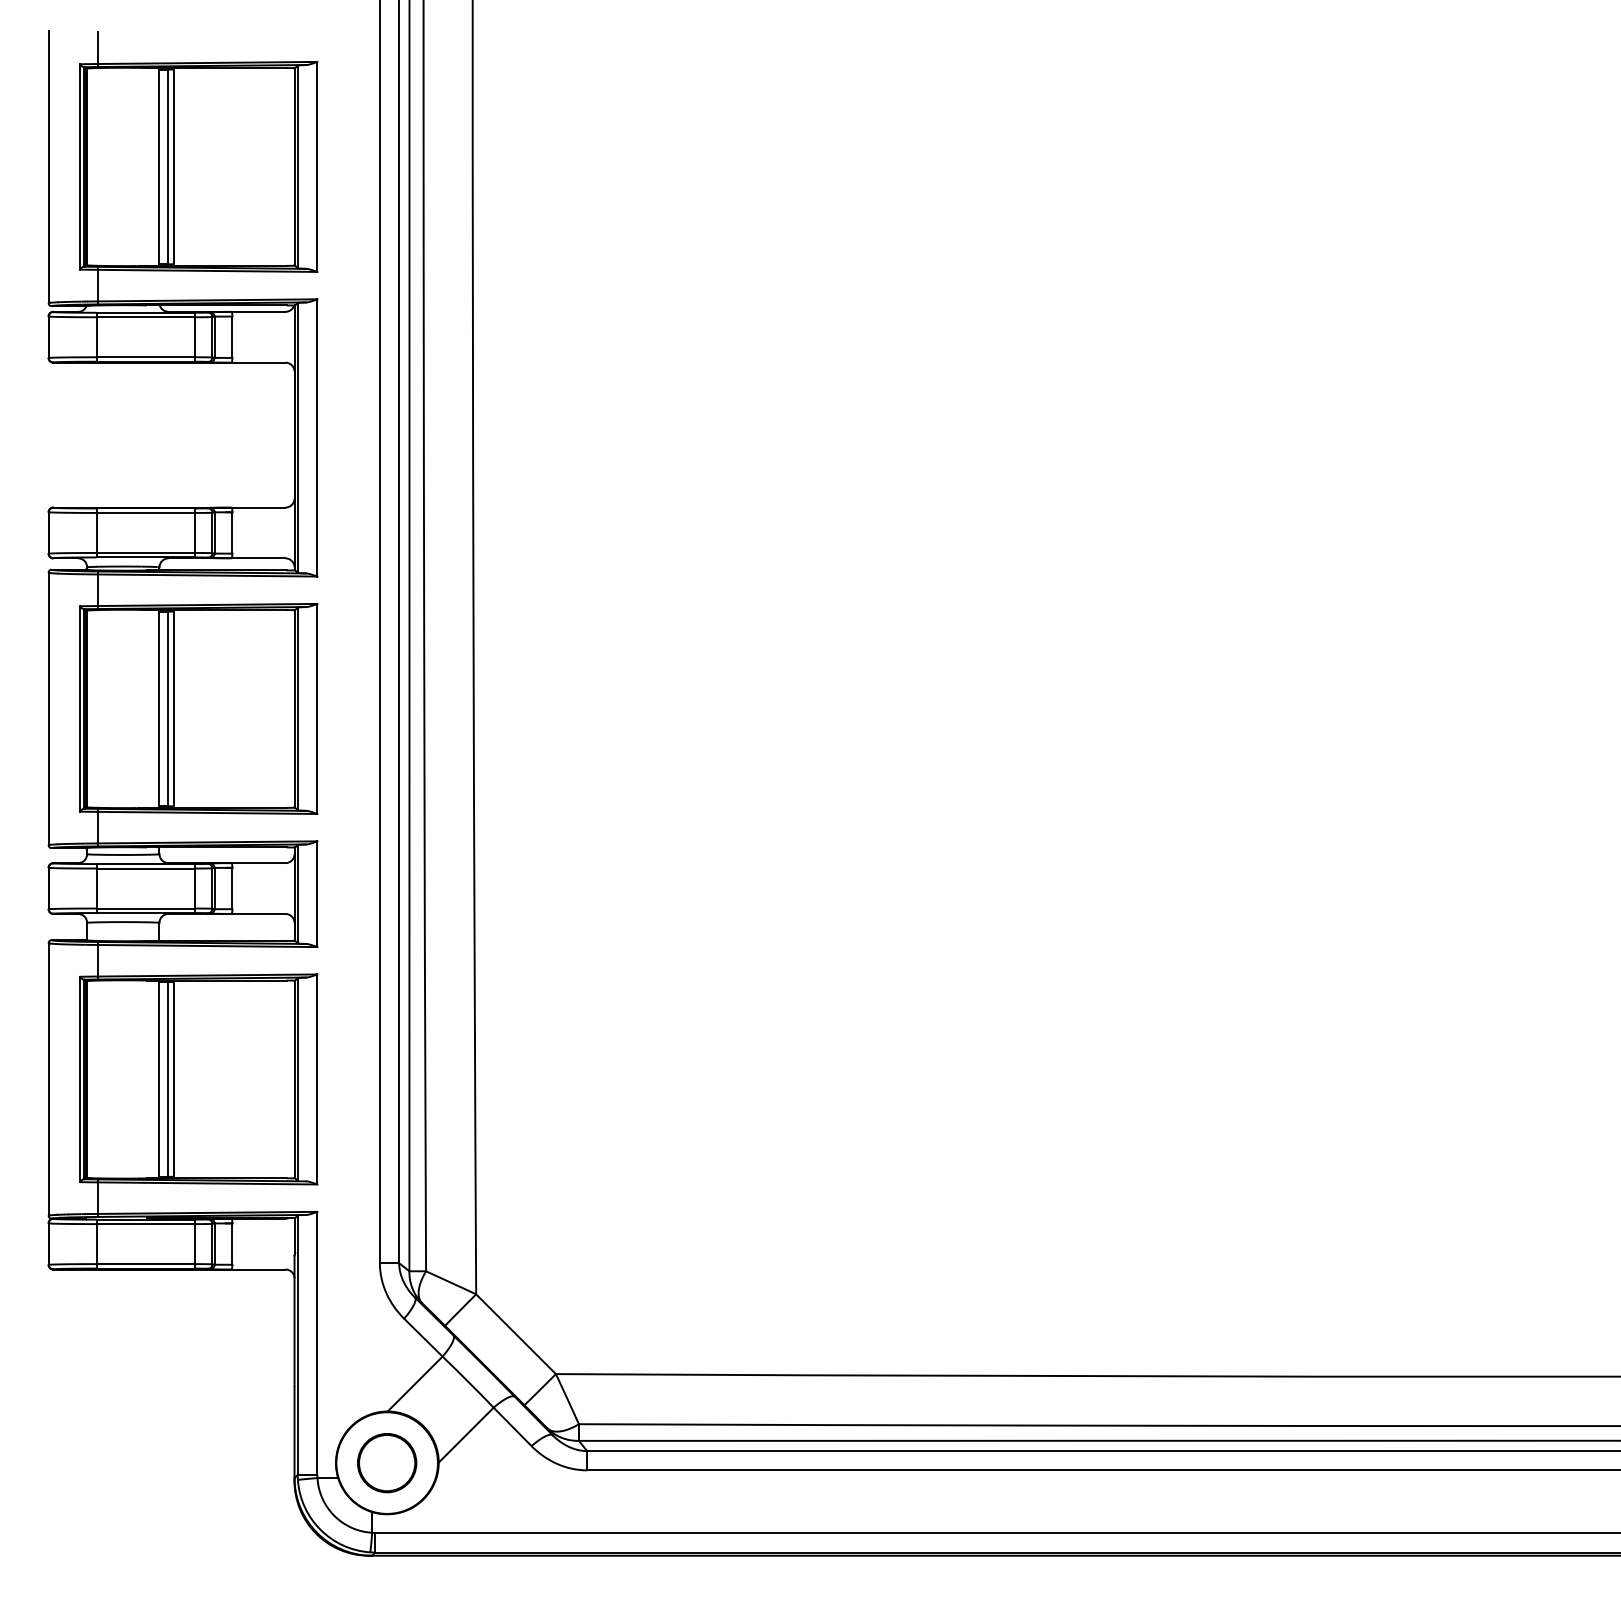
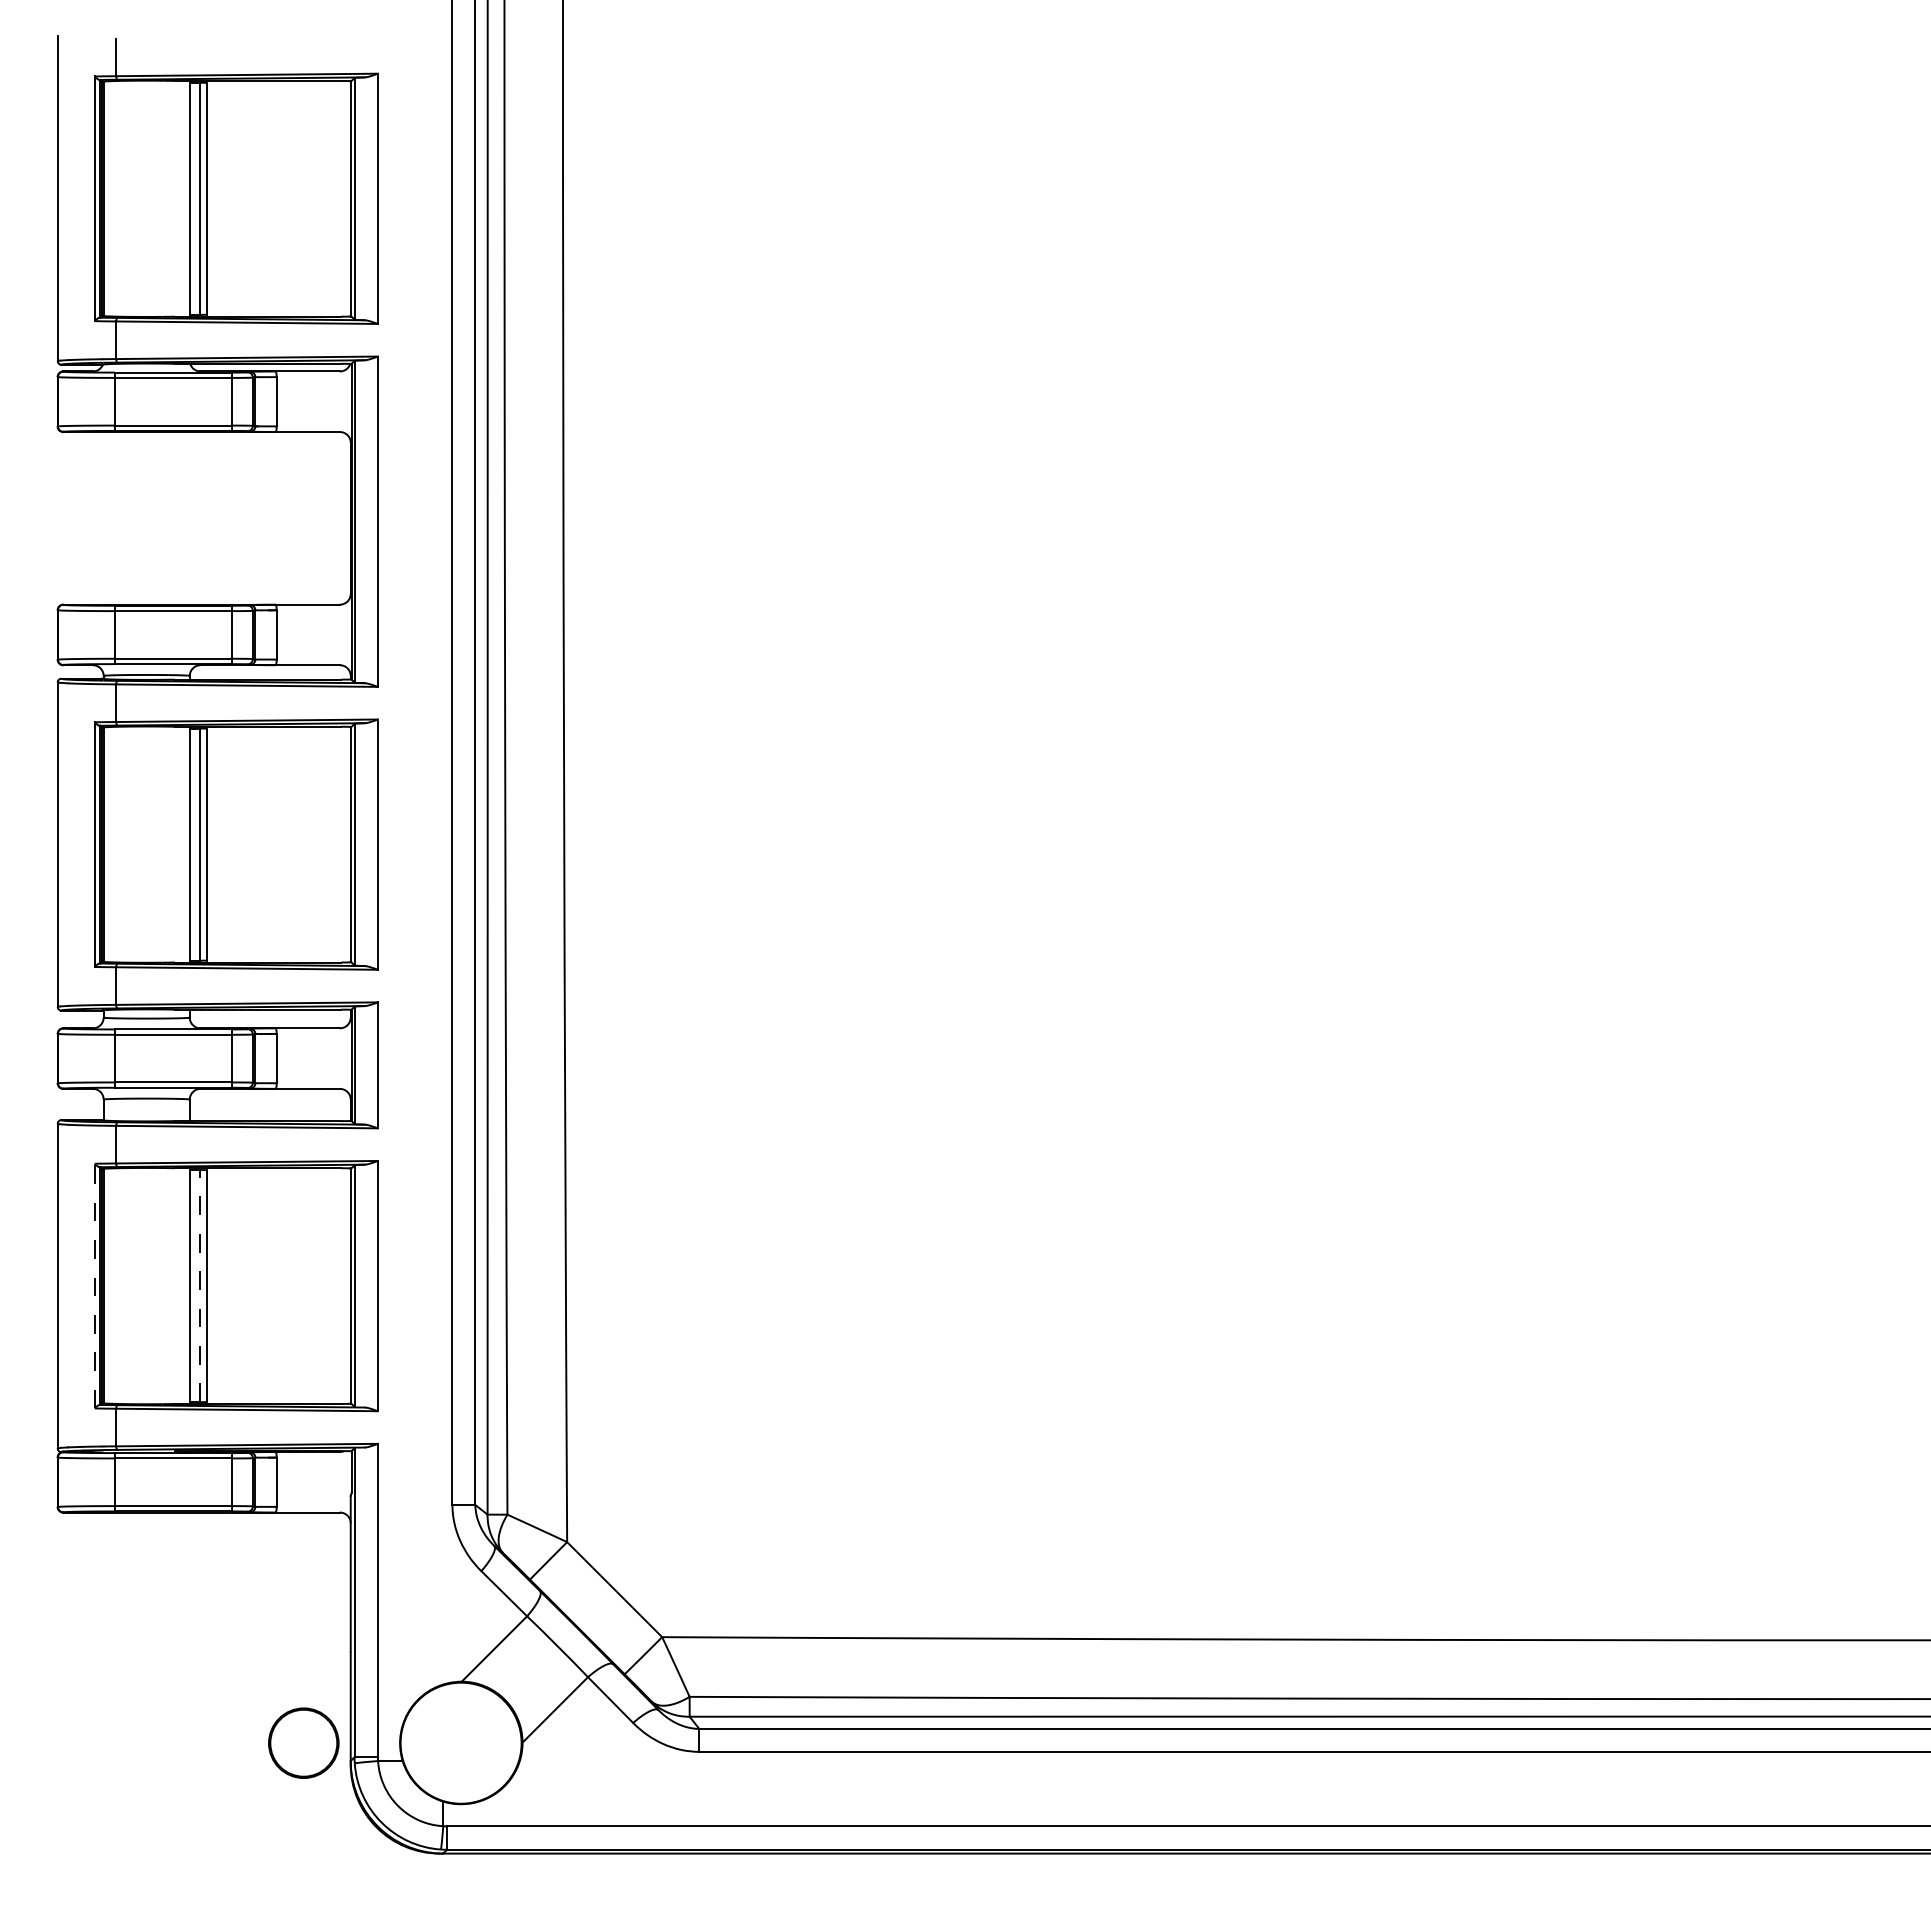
line: (167, 1078) -> (199, 1284), solid -> dashed
line: (79, 1079) -> (94, 1286), solid -> dashed
part: (387, 1463) -> (304, 1743), moved

